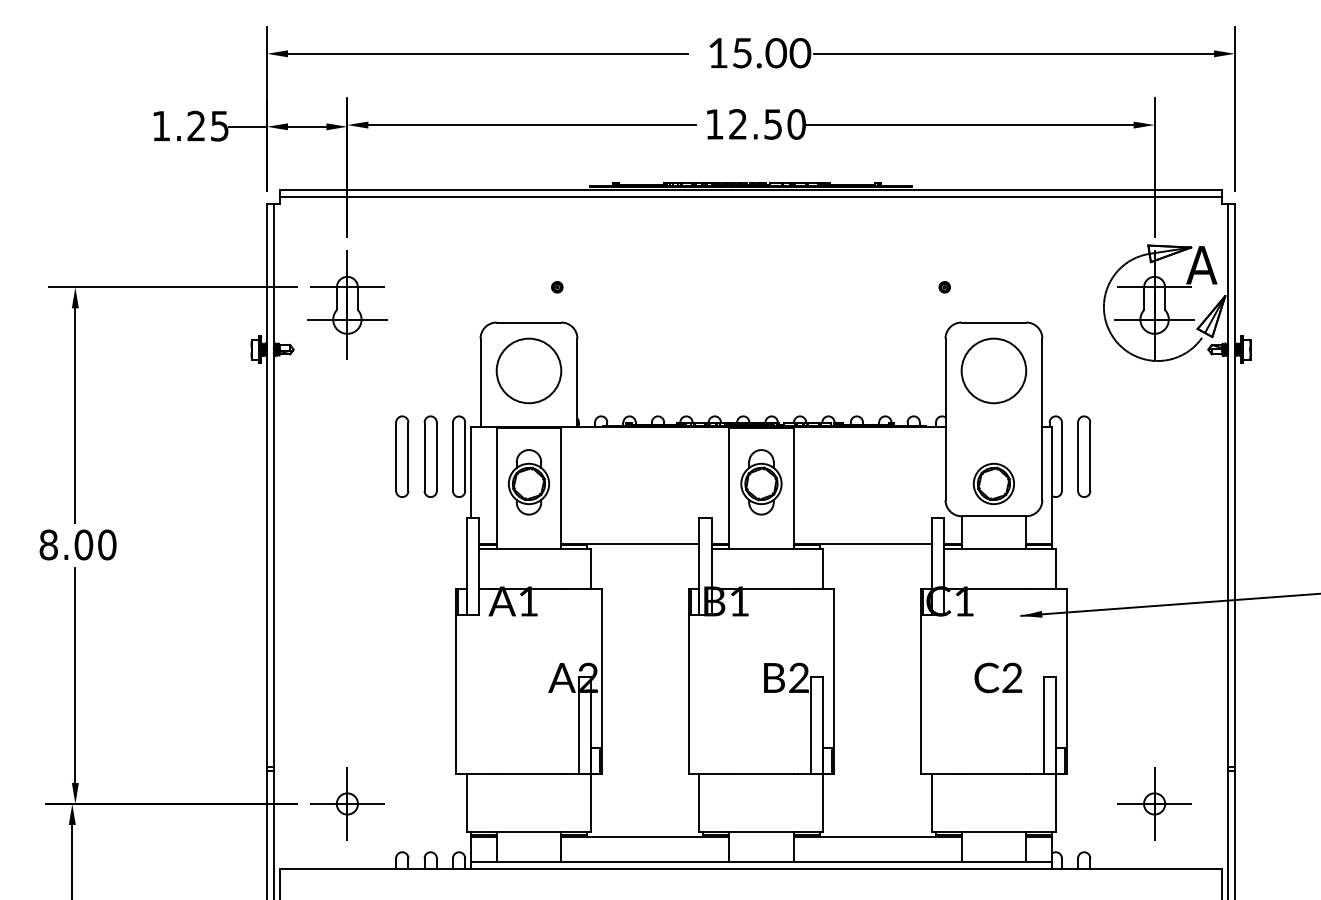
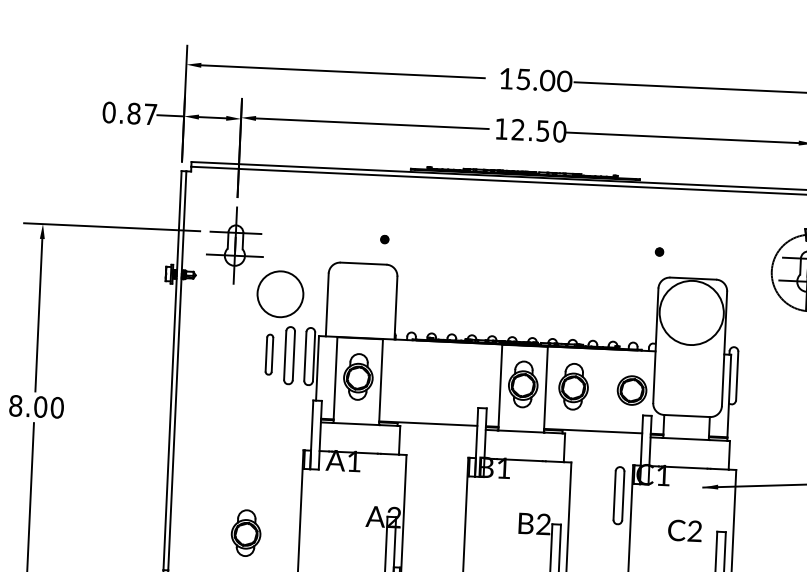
text: (190, 125) -> (129, 113), 1.25 -> 0.87
circle: (528, 370) -> (280, 293), moved
circle: (993, 370) -> (691, 312), size x1.4
part: (402, 456) -> (269, 354), size x0.7
part: (1084, 456) -> (619, 495), moved
part: (832, 482) -> (573, 386), added
part: (993, 483) -> (631, 390), moved
part: (380, 709) -> (245, 533), added

